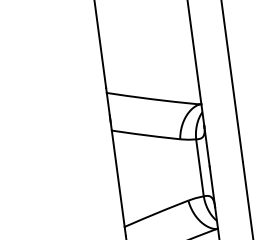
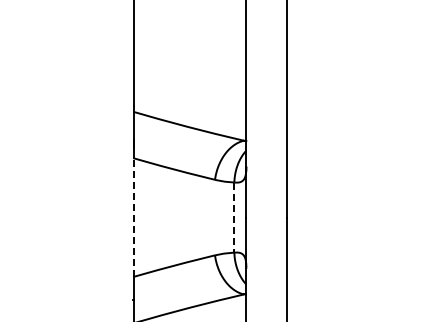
line: (200, 168) -> (234, 218), solid -> dashed
line: (118, 178) -> (133, 217), solid -> dashed

